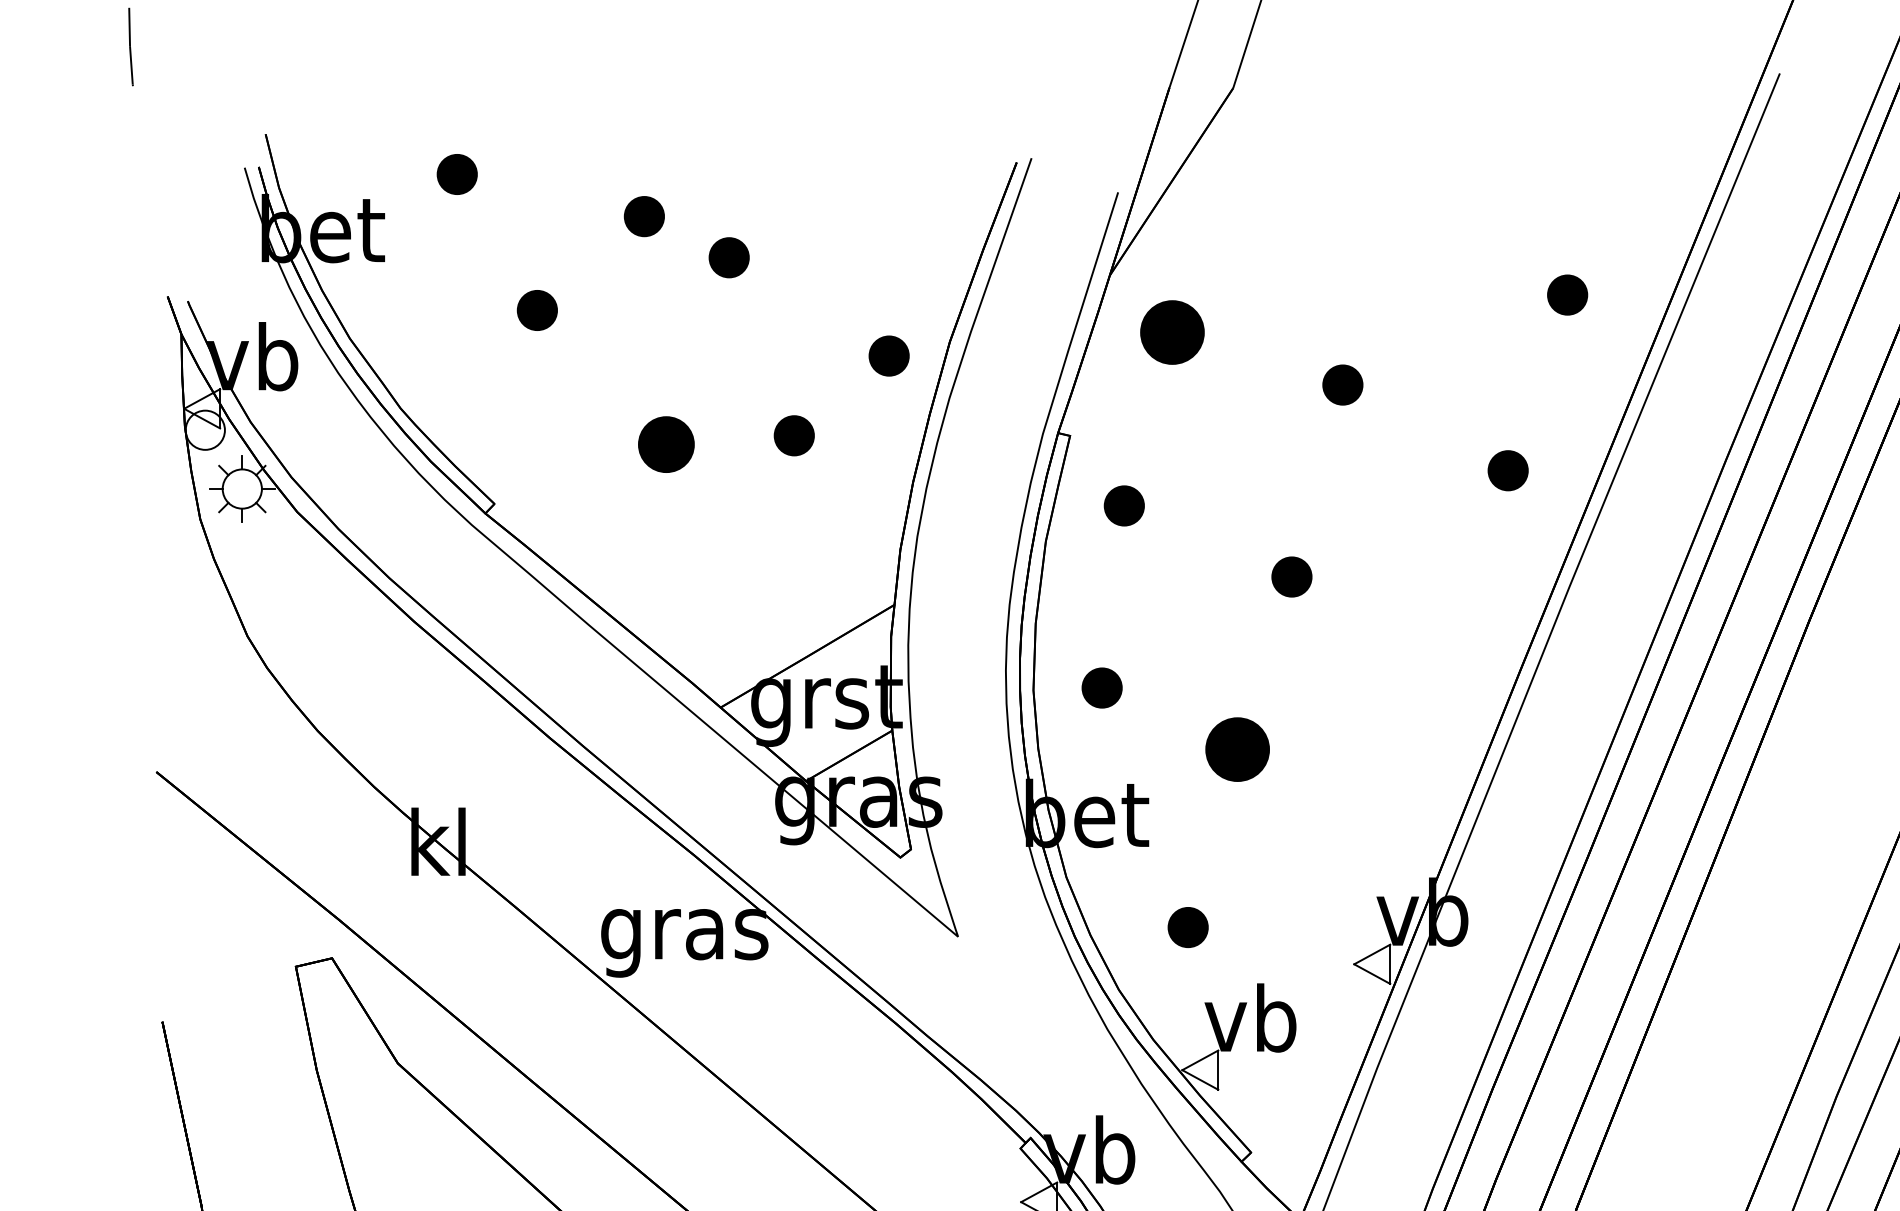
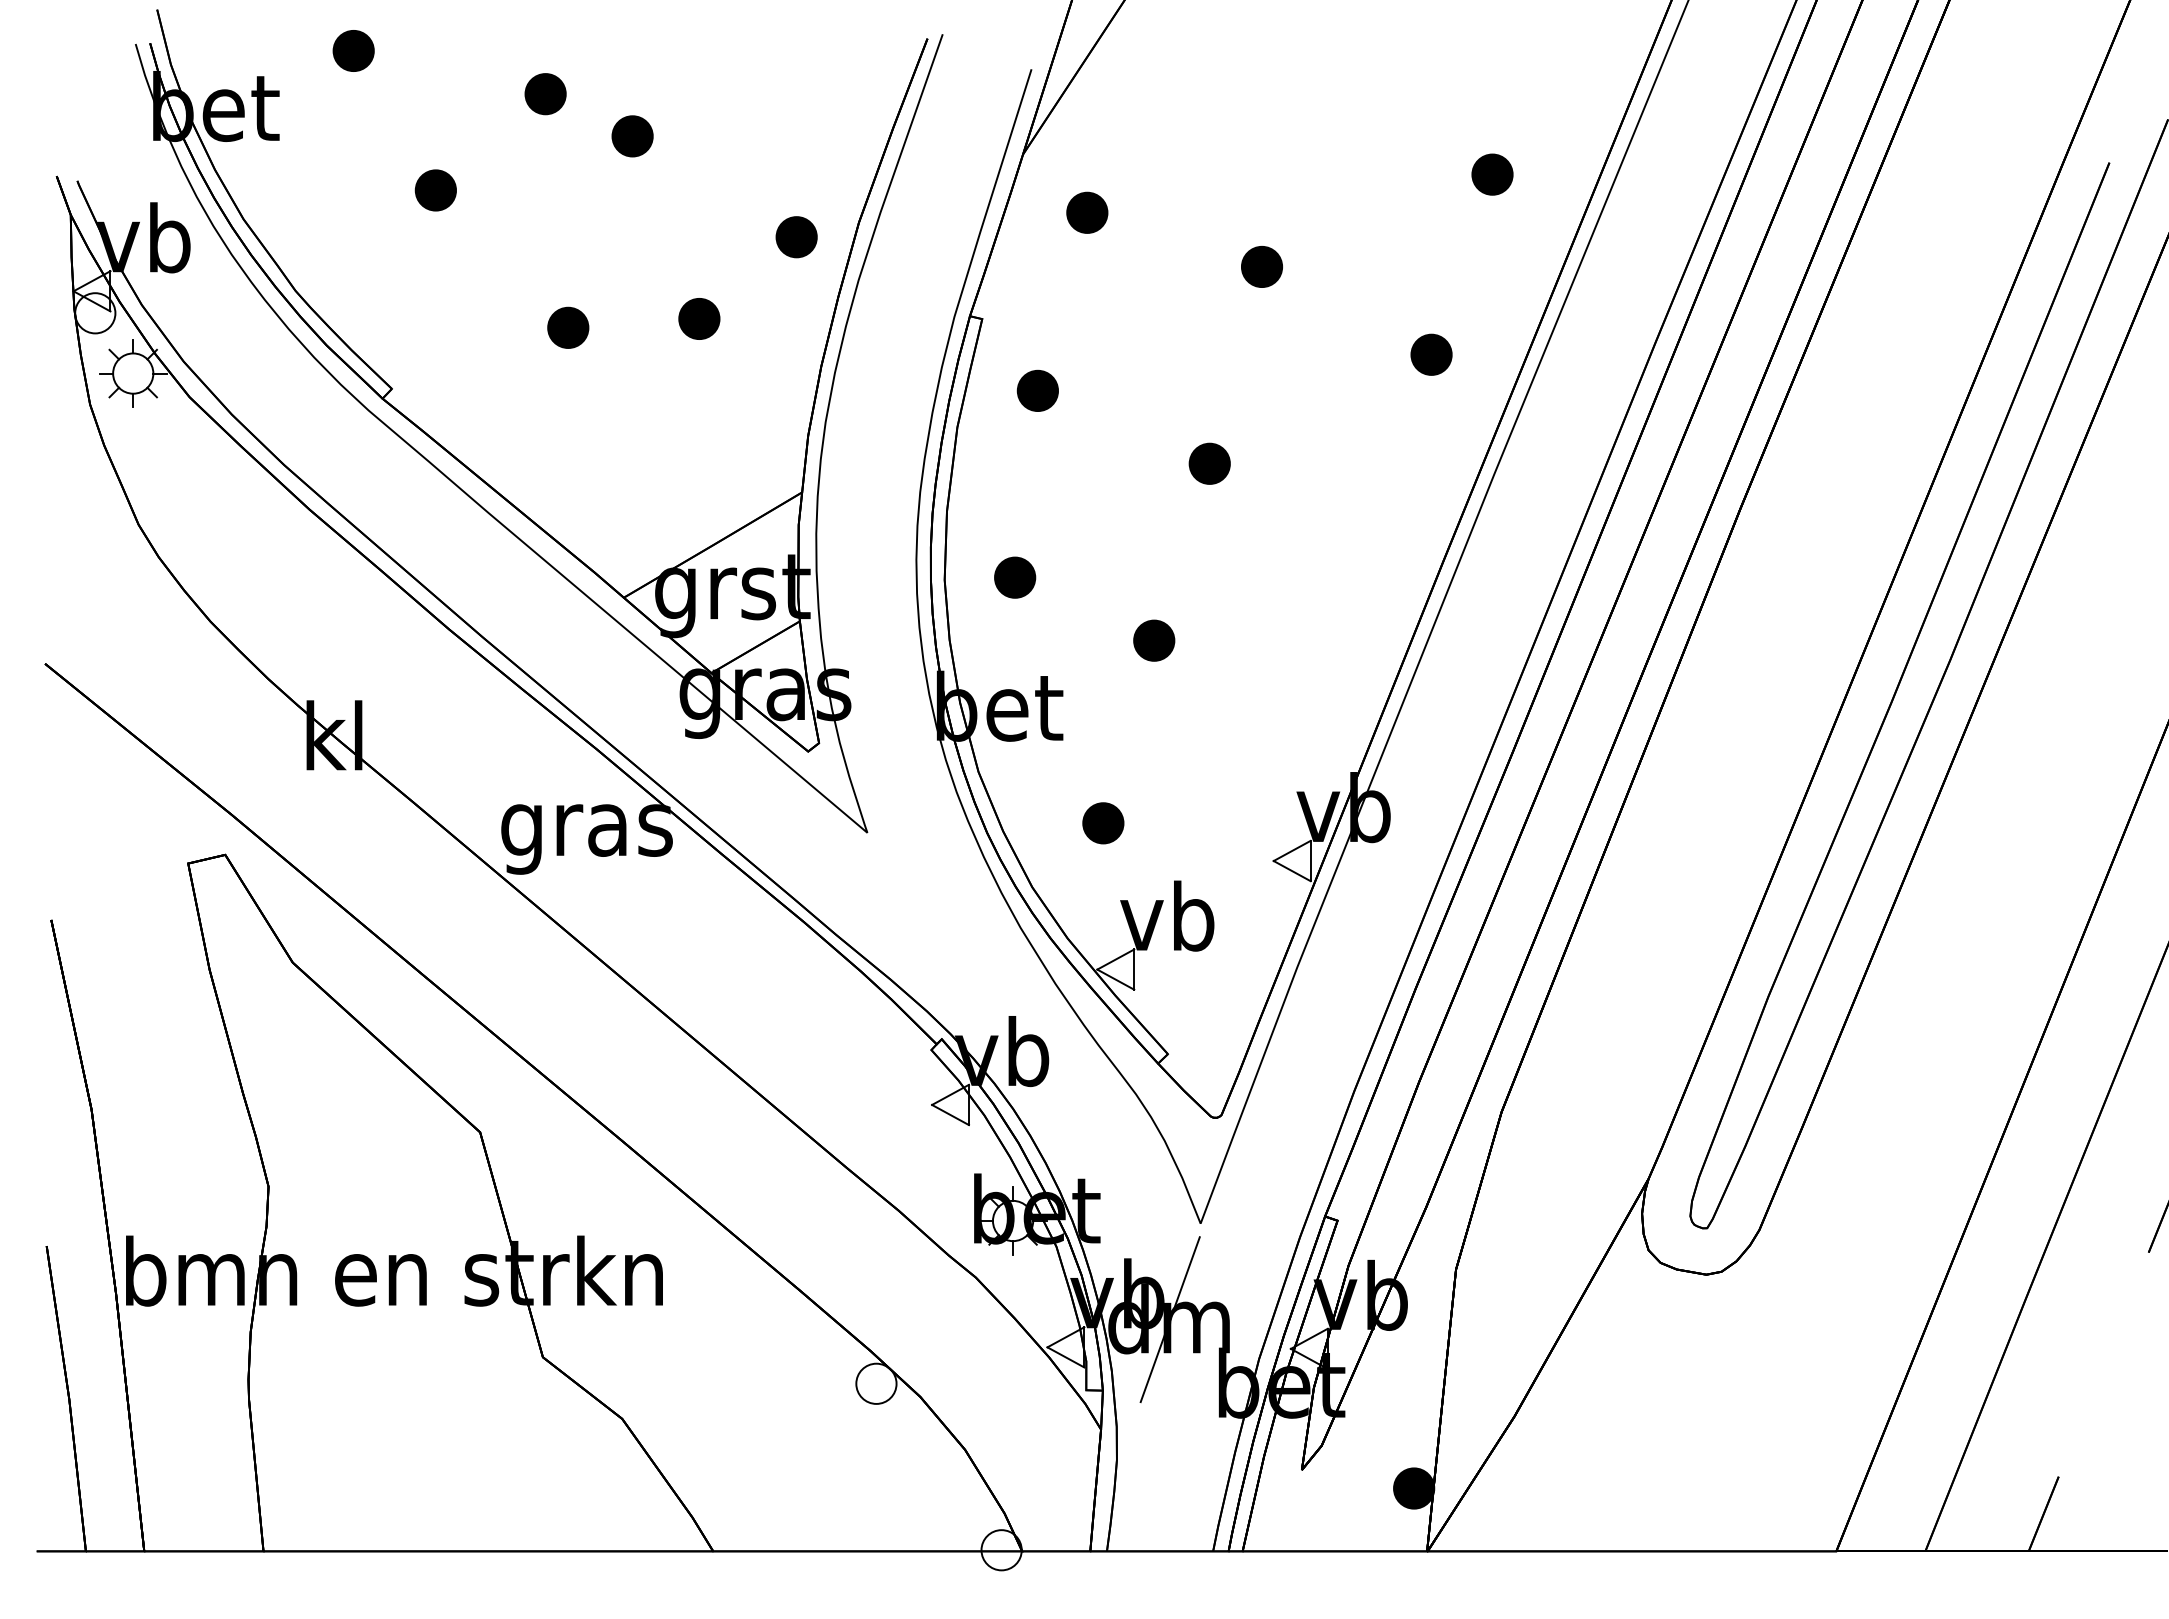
part: (1172, 331) -> (1087, 212), size x0.62
part: (666, 444) -> (568, 327), size x0.71
part: (1238, 749) -> (1154, 640), size x0.62

